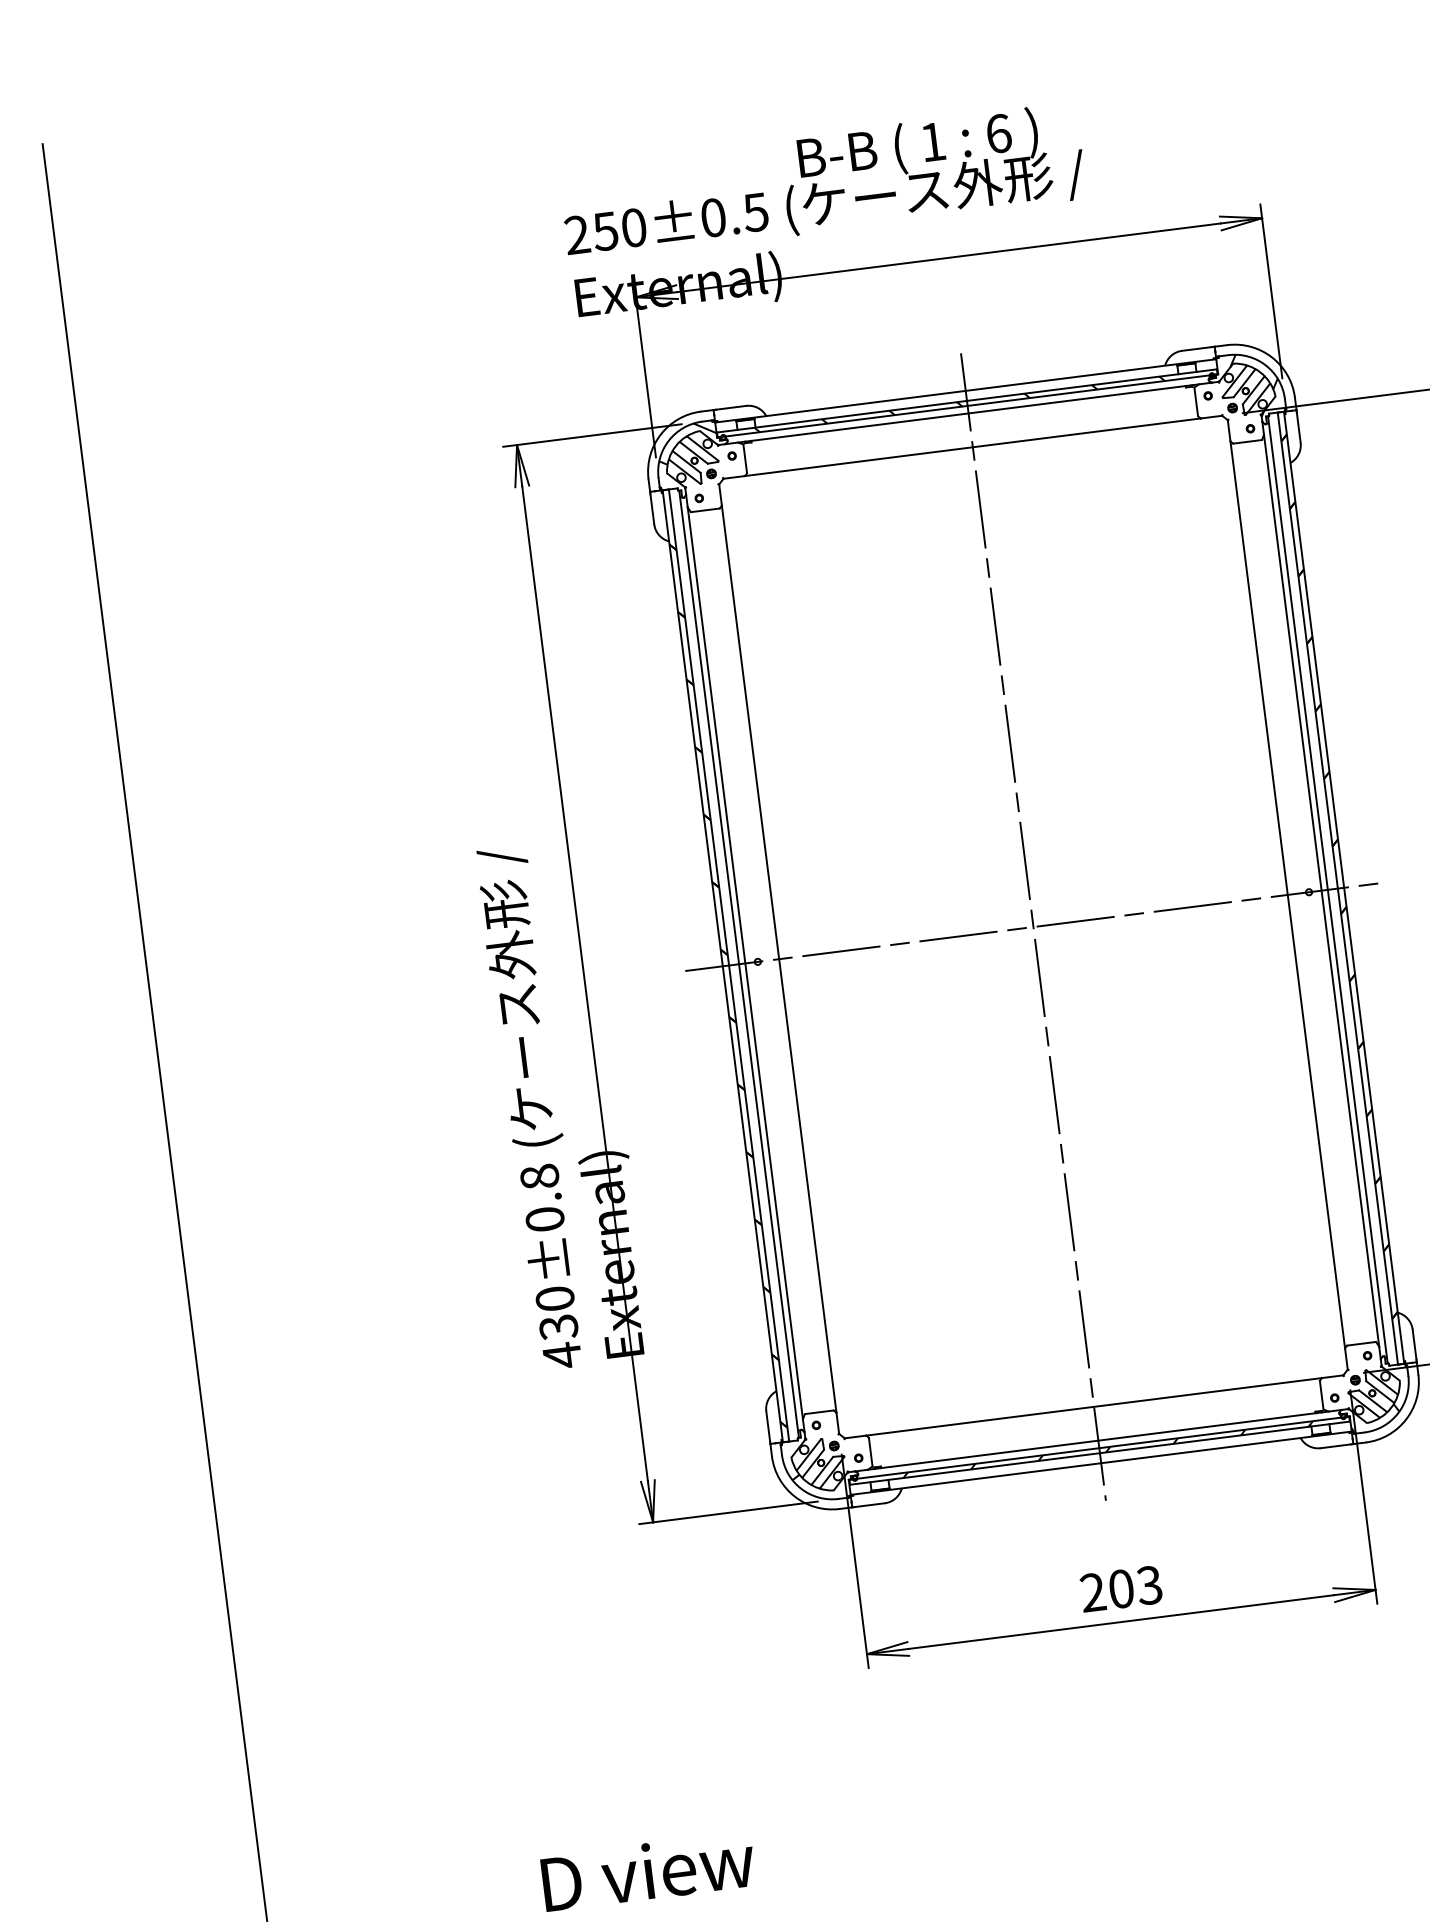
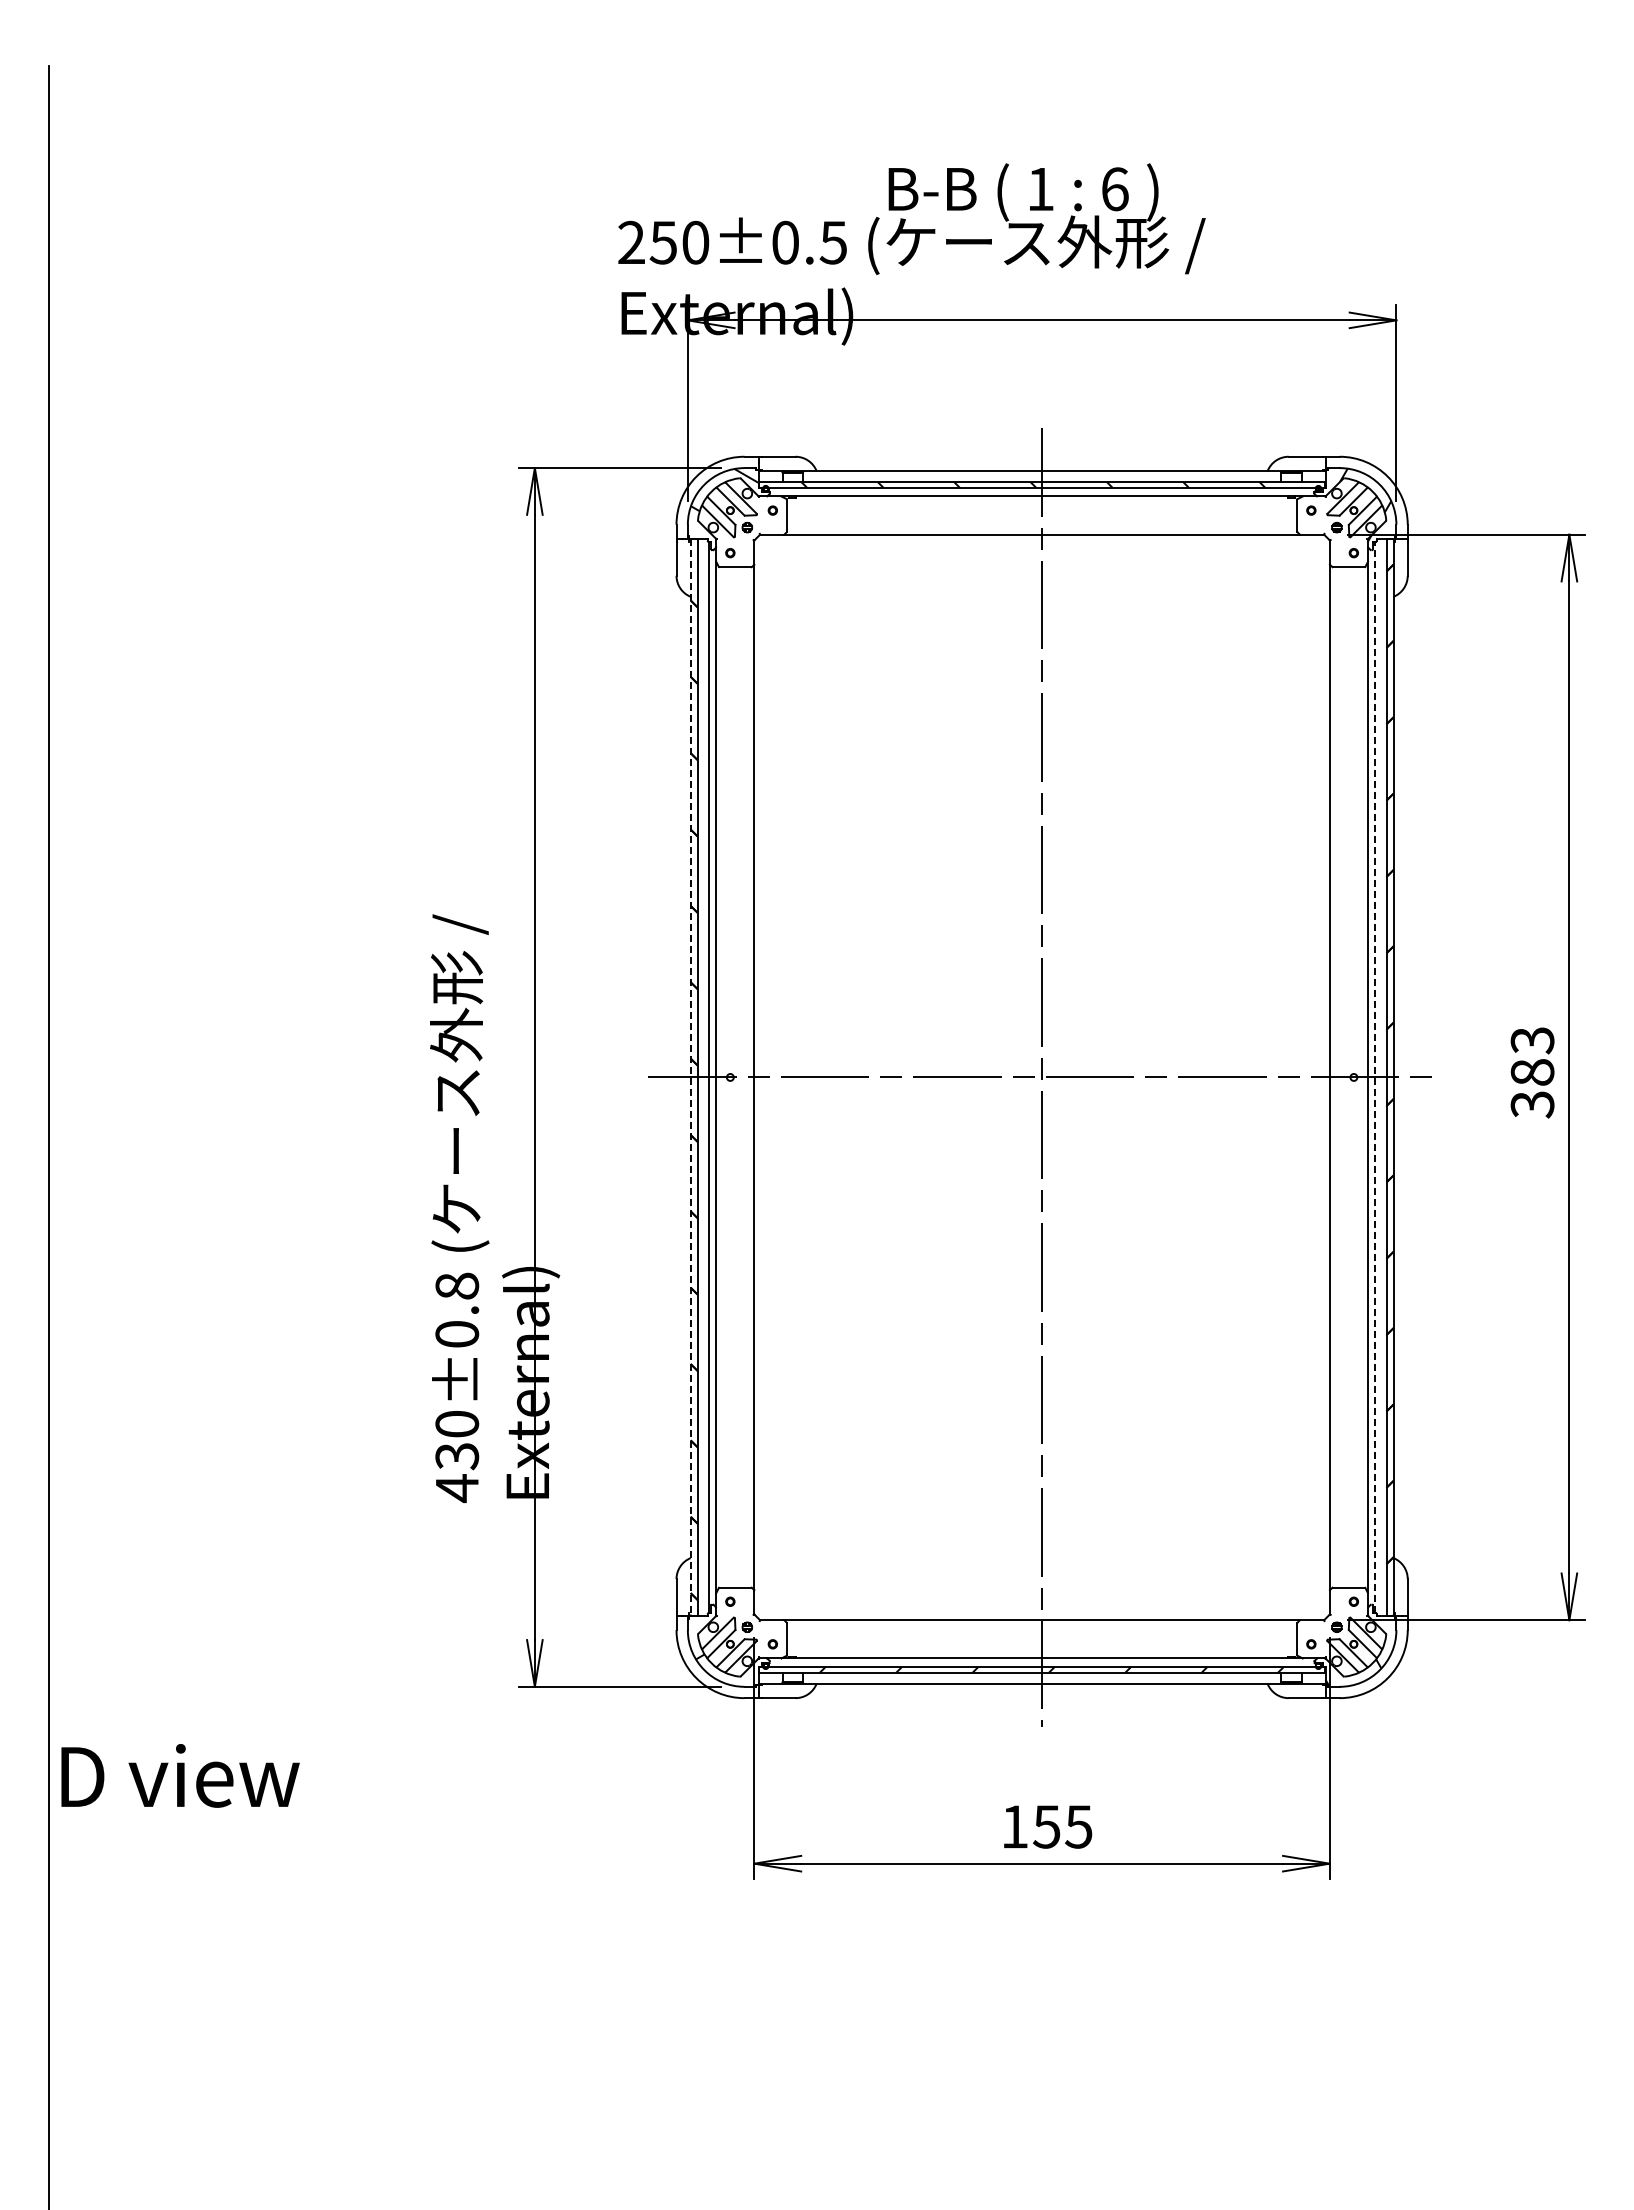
line: (1328, 889) -> (1375, 1077), solid -> dashed
line: (722, 966) -> (690, 1077), solid -> dashed
text: (1120, 1588) -> (1046, 1826), 203 -> 155
text: (648, 1871) -> (180, 1775), moved

